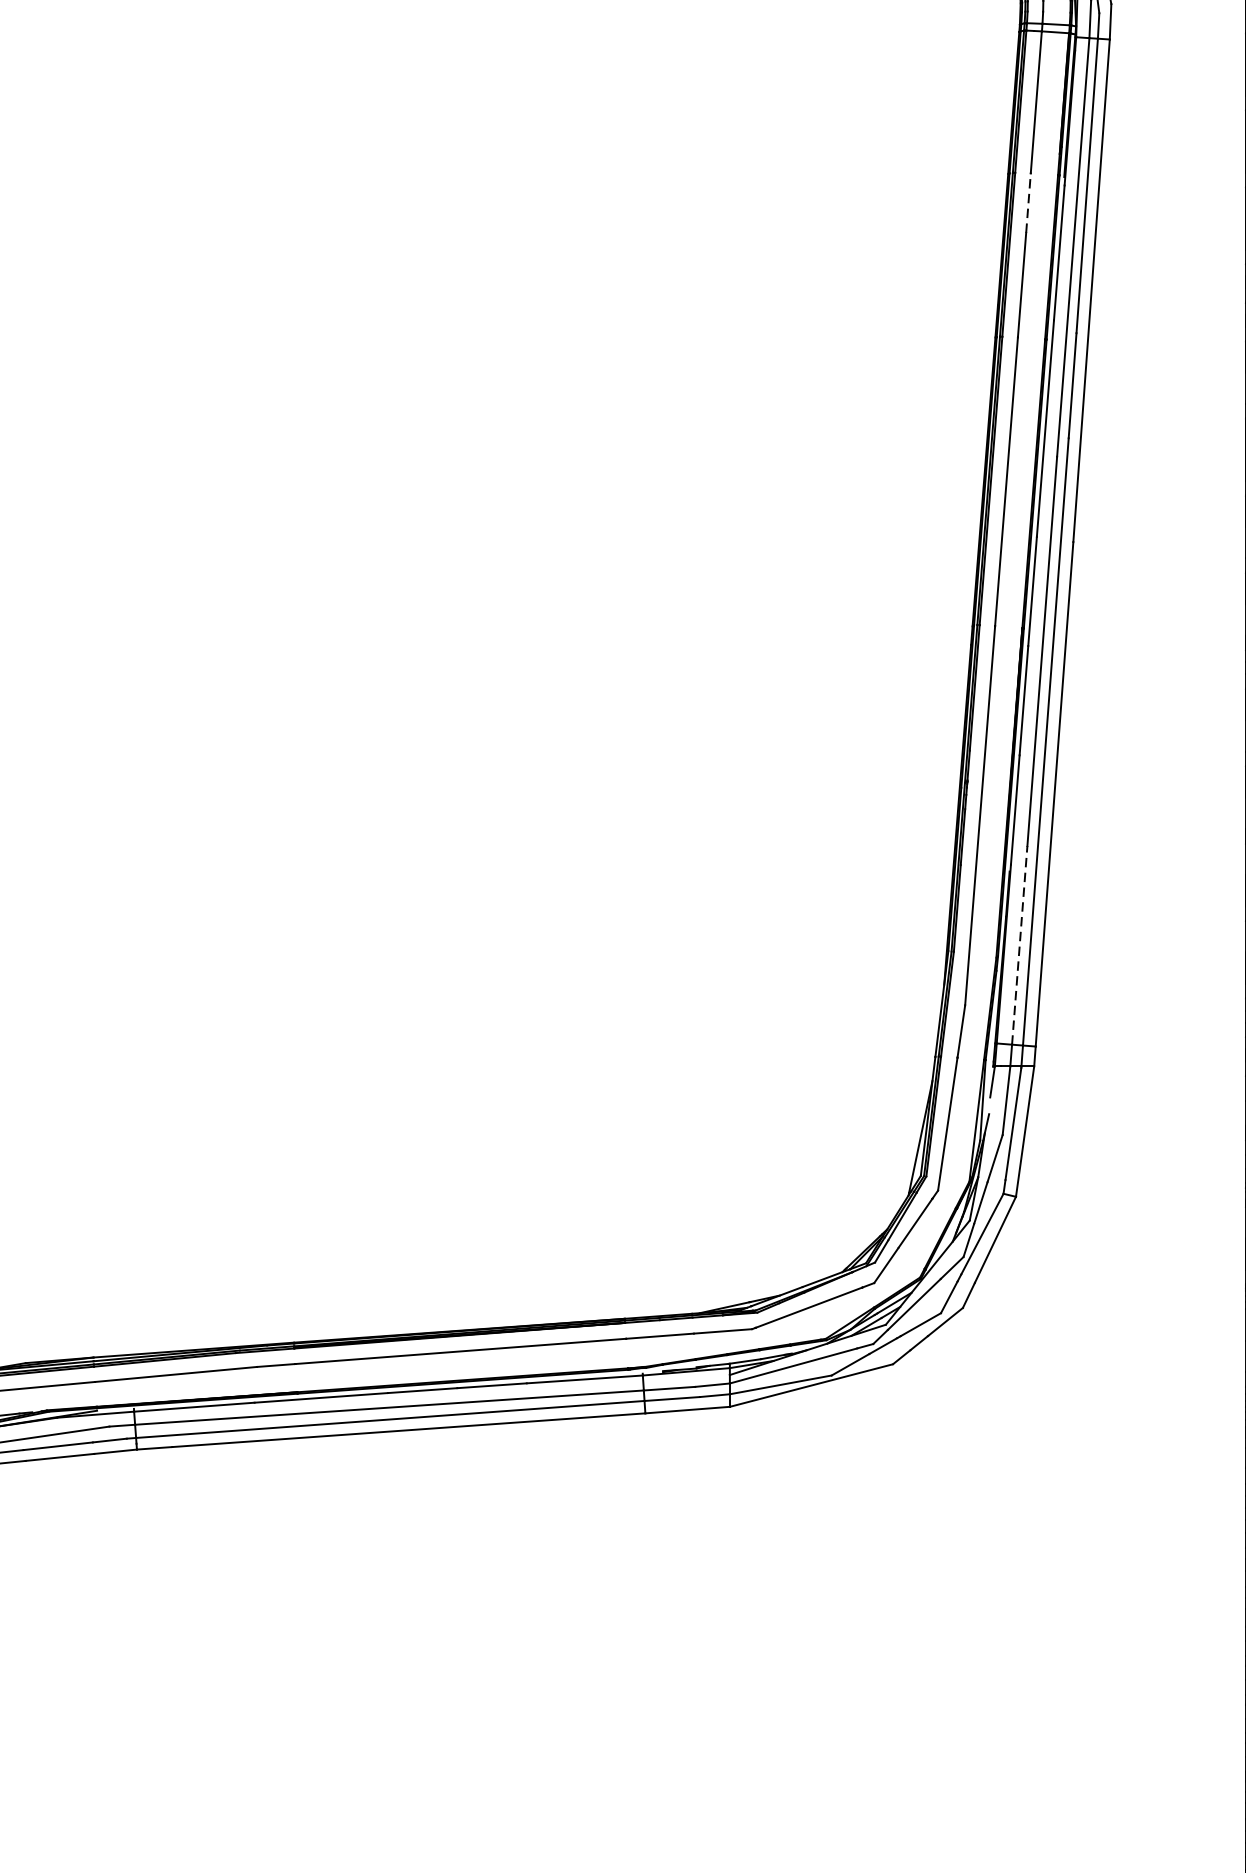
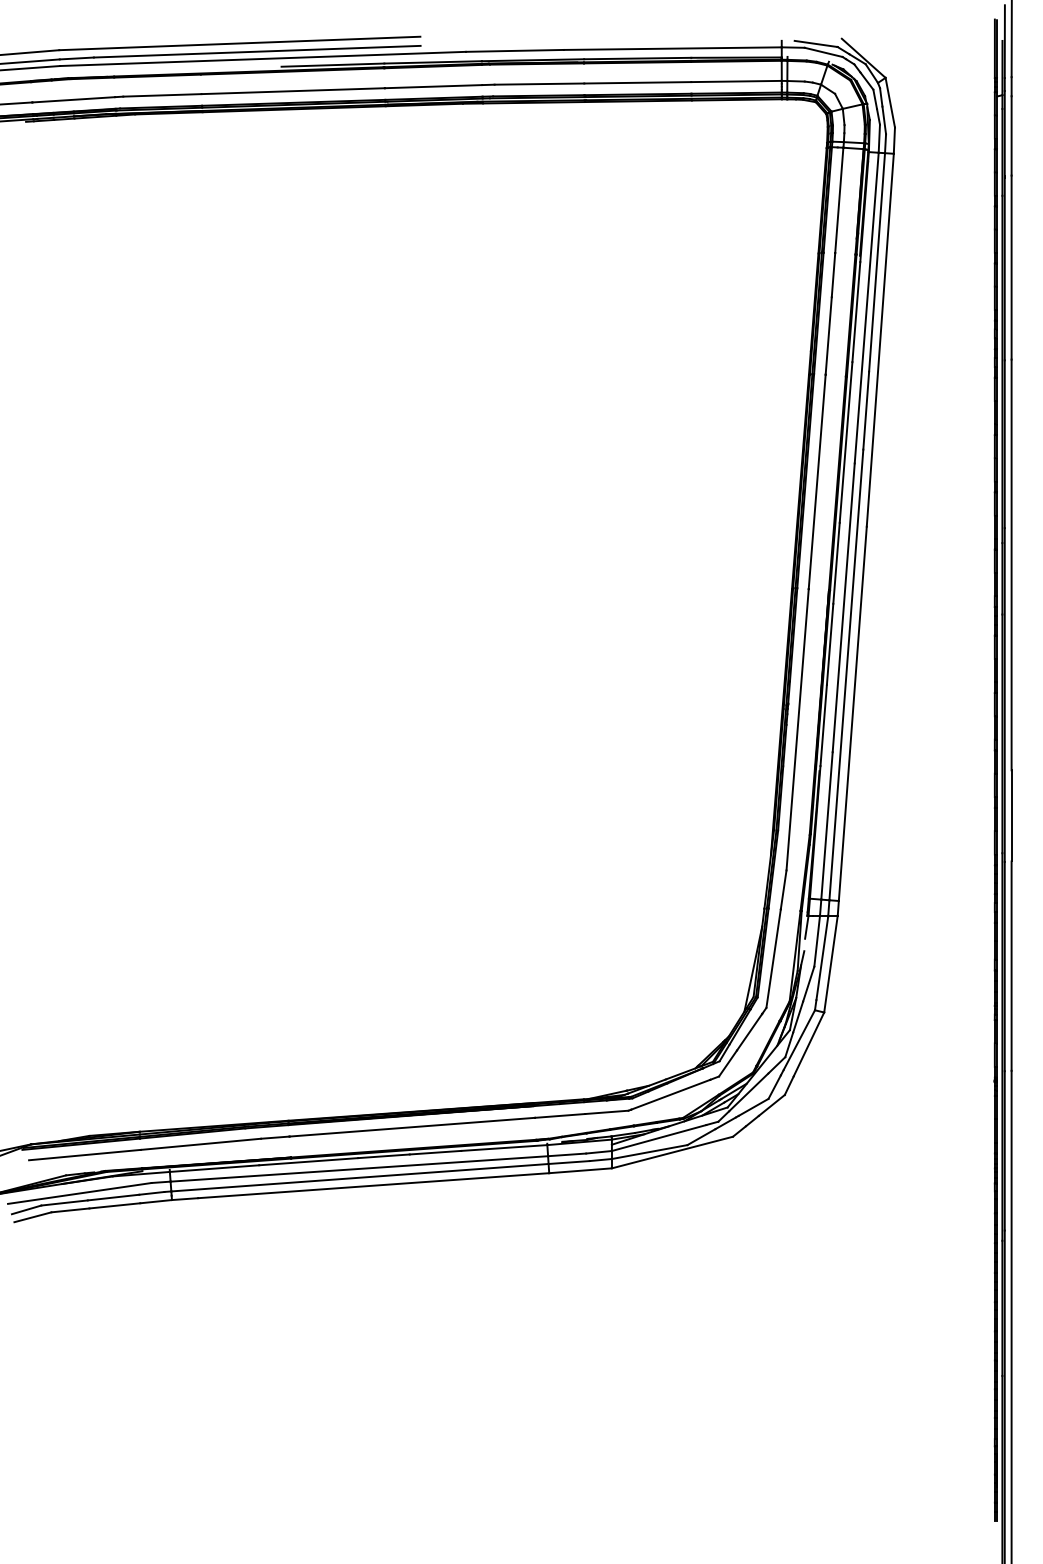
line: (1028, 202) -> (833, 274), dashed -> solid
line: (1020, 944) -> (827, 825), dashed -> solid

